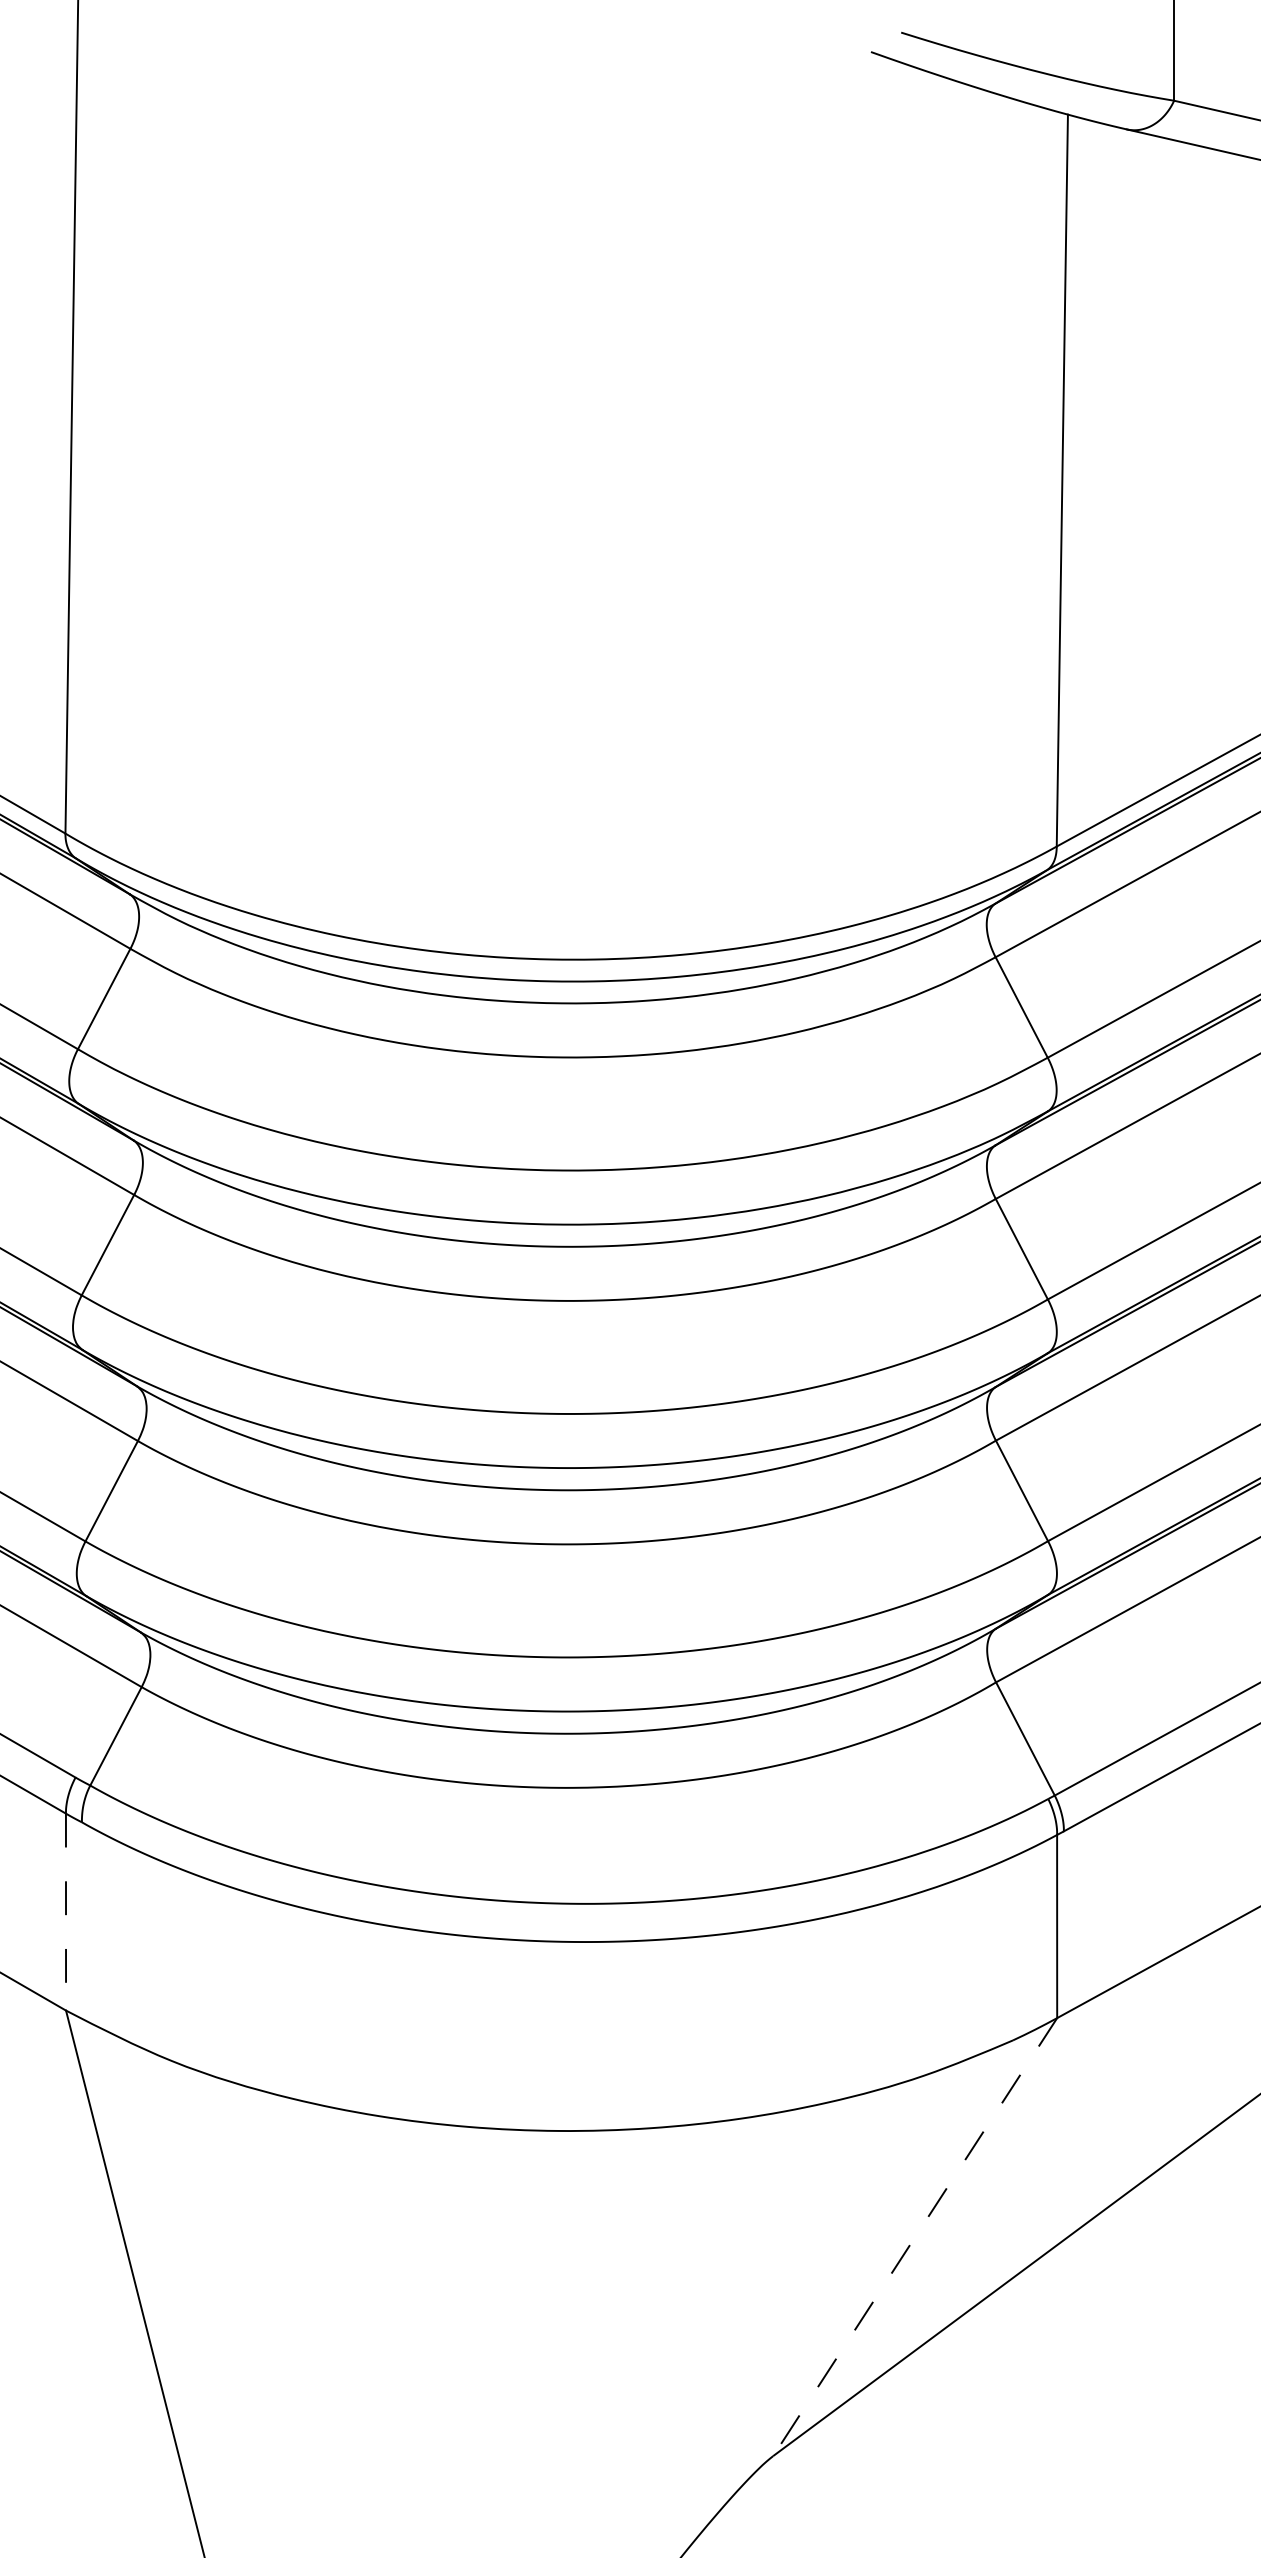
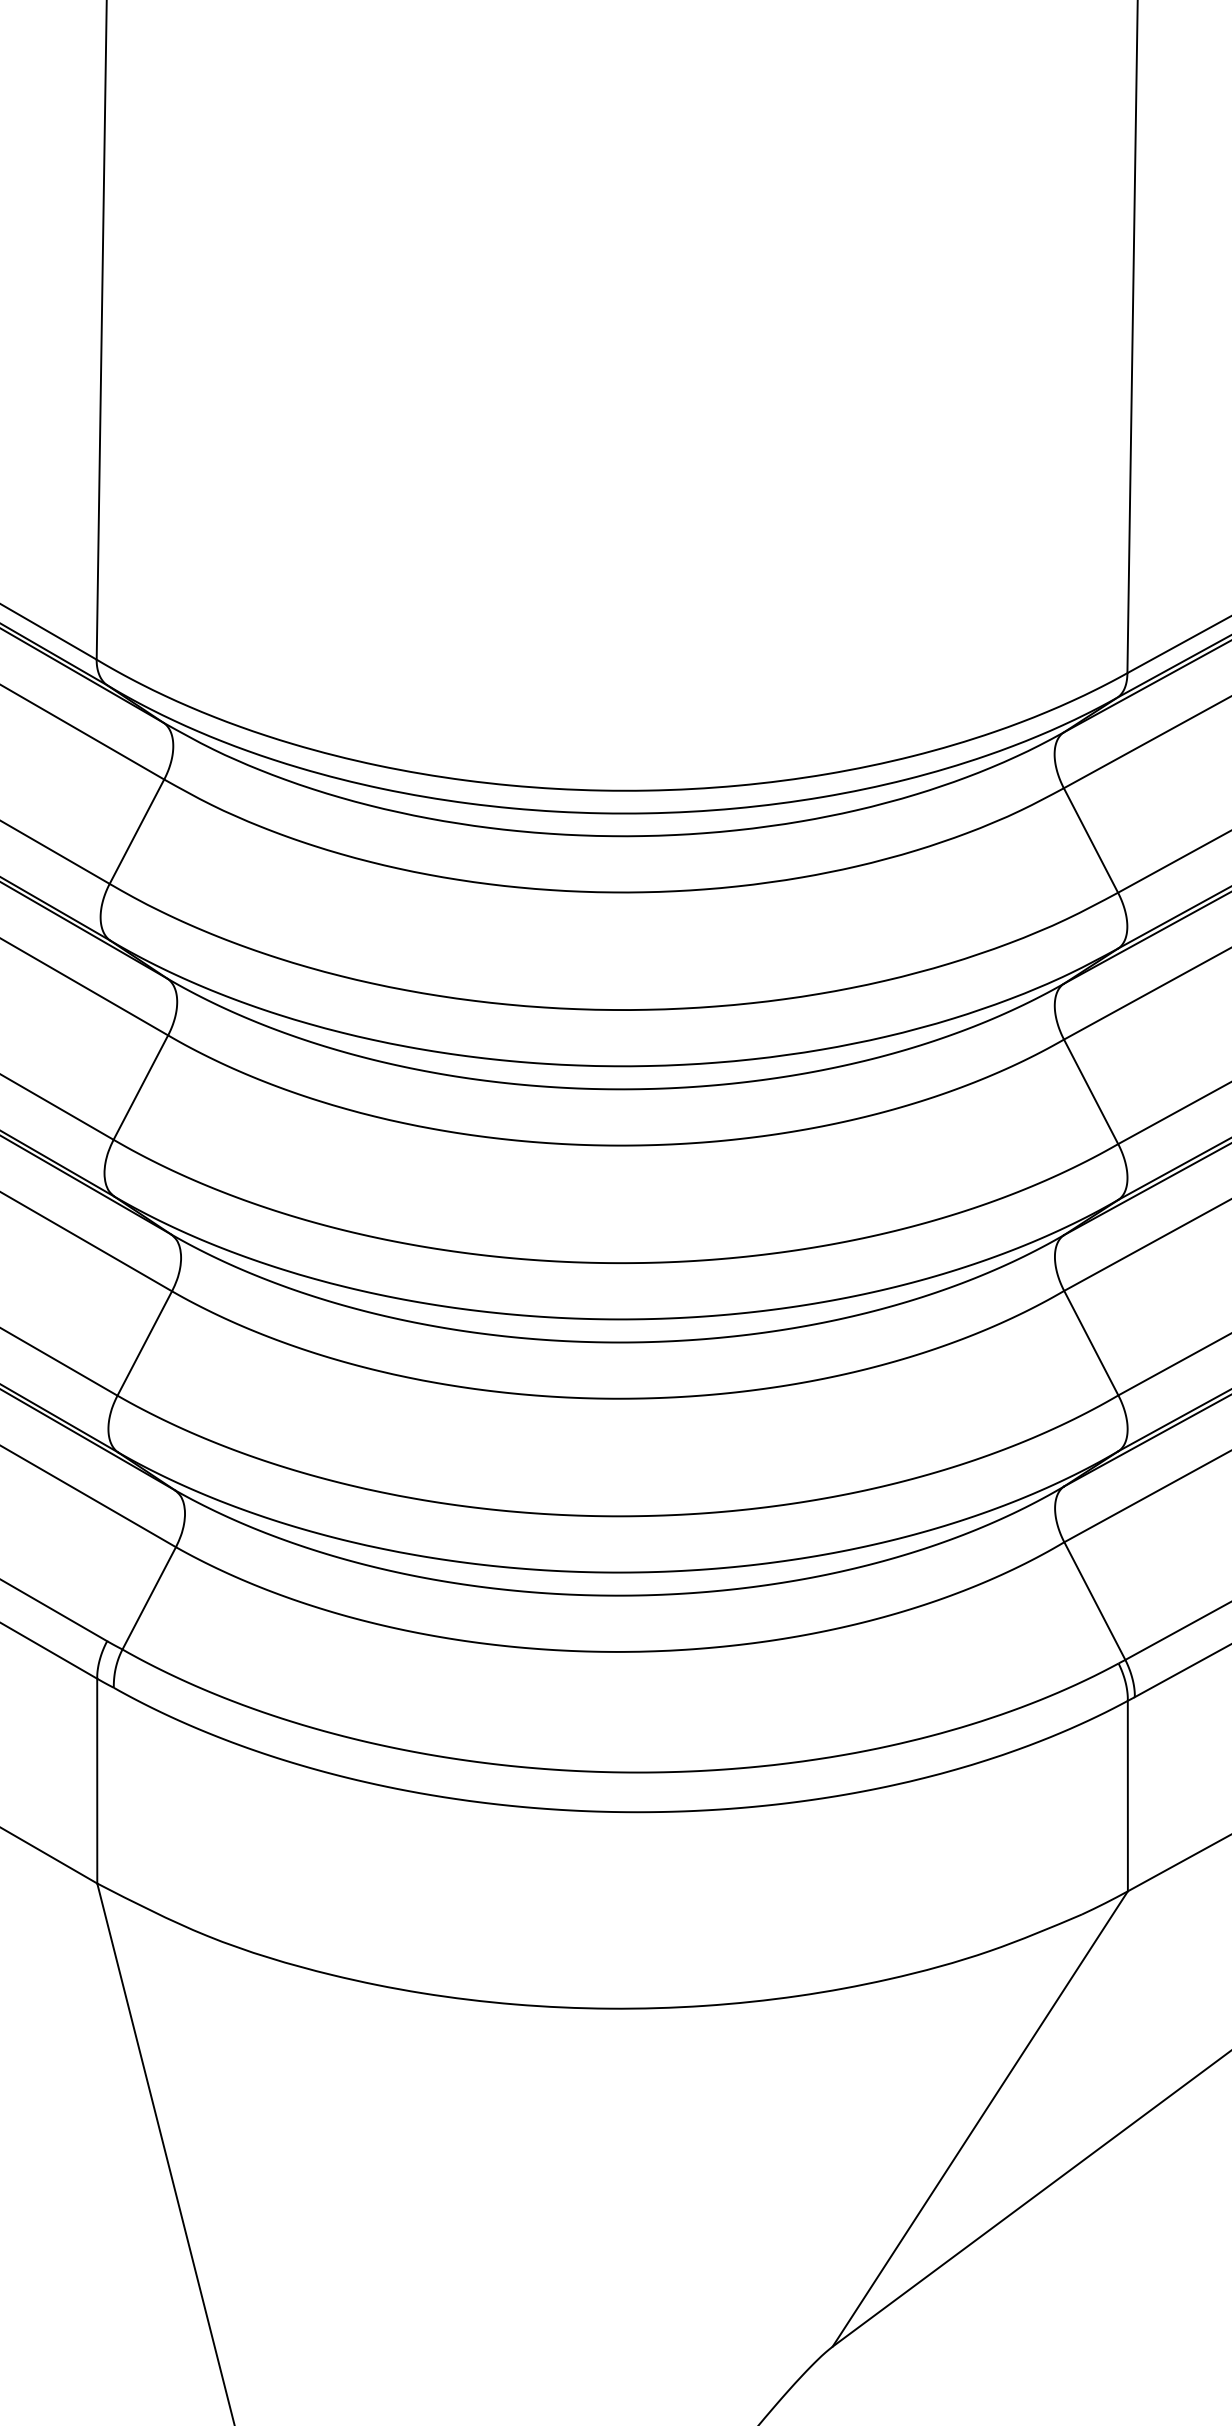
line: (66, 1912) -> (97, 1781), dashed -> solid
line: (915, 2237) -> (980, 2119), dashed -> solid

